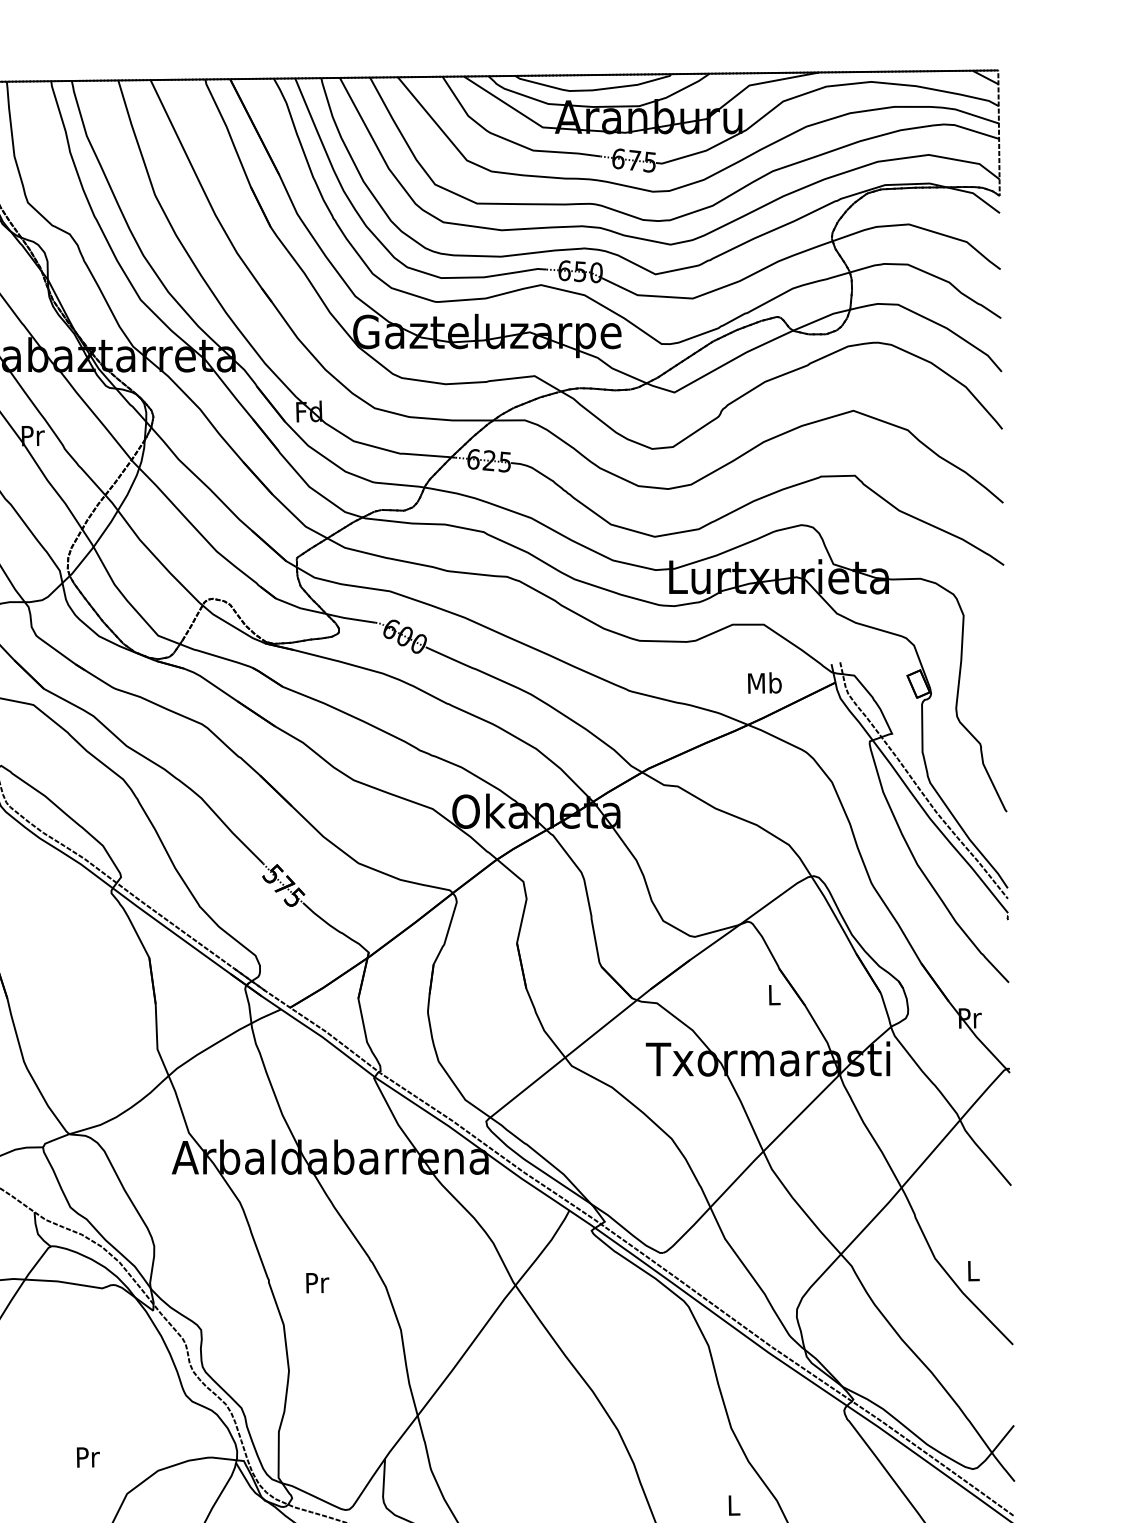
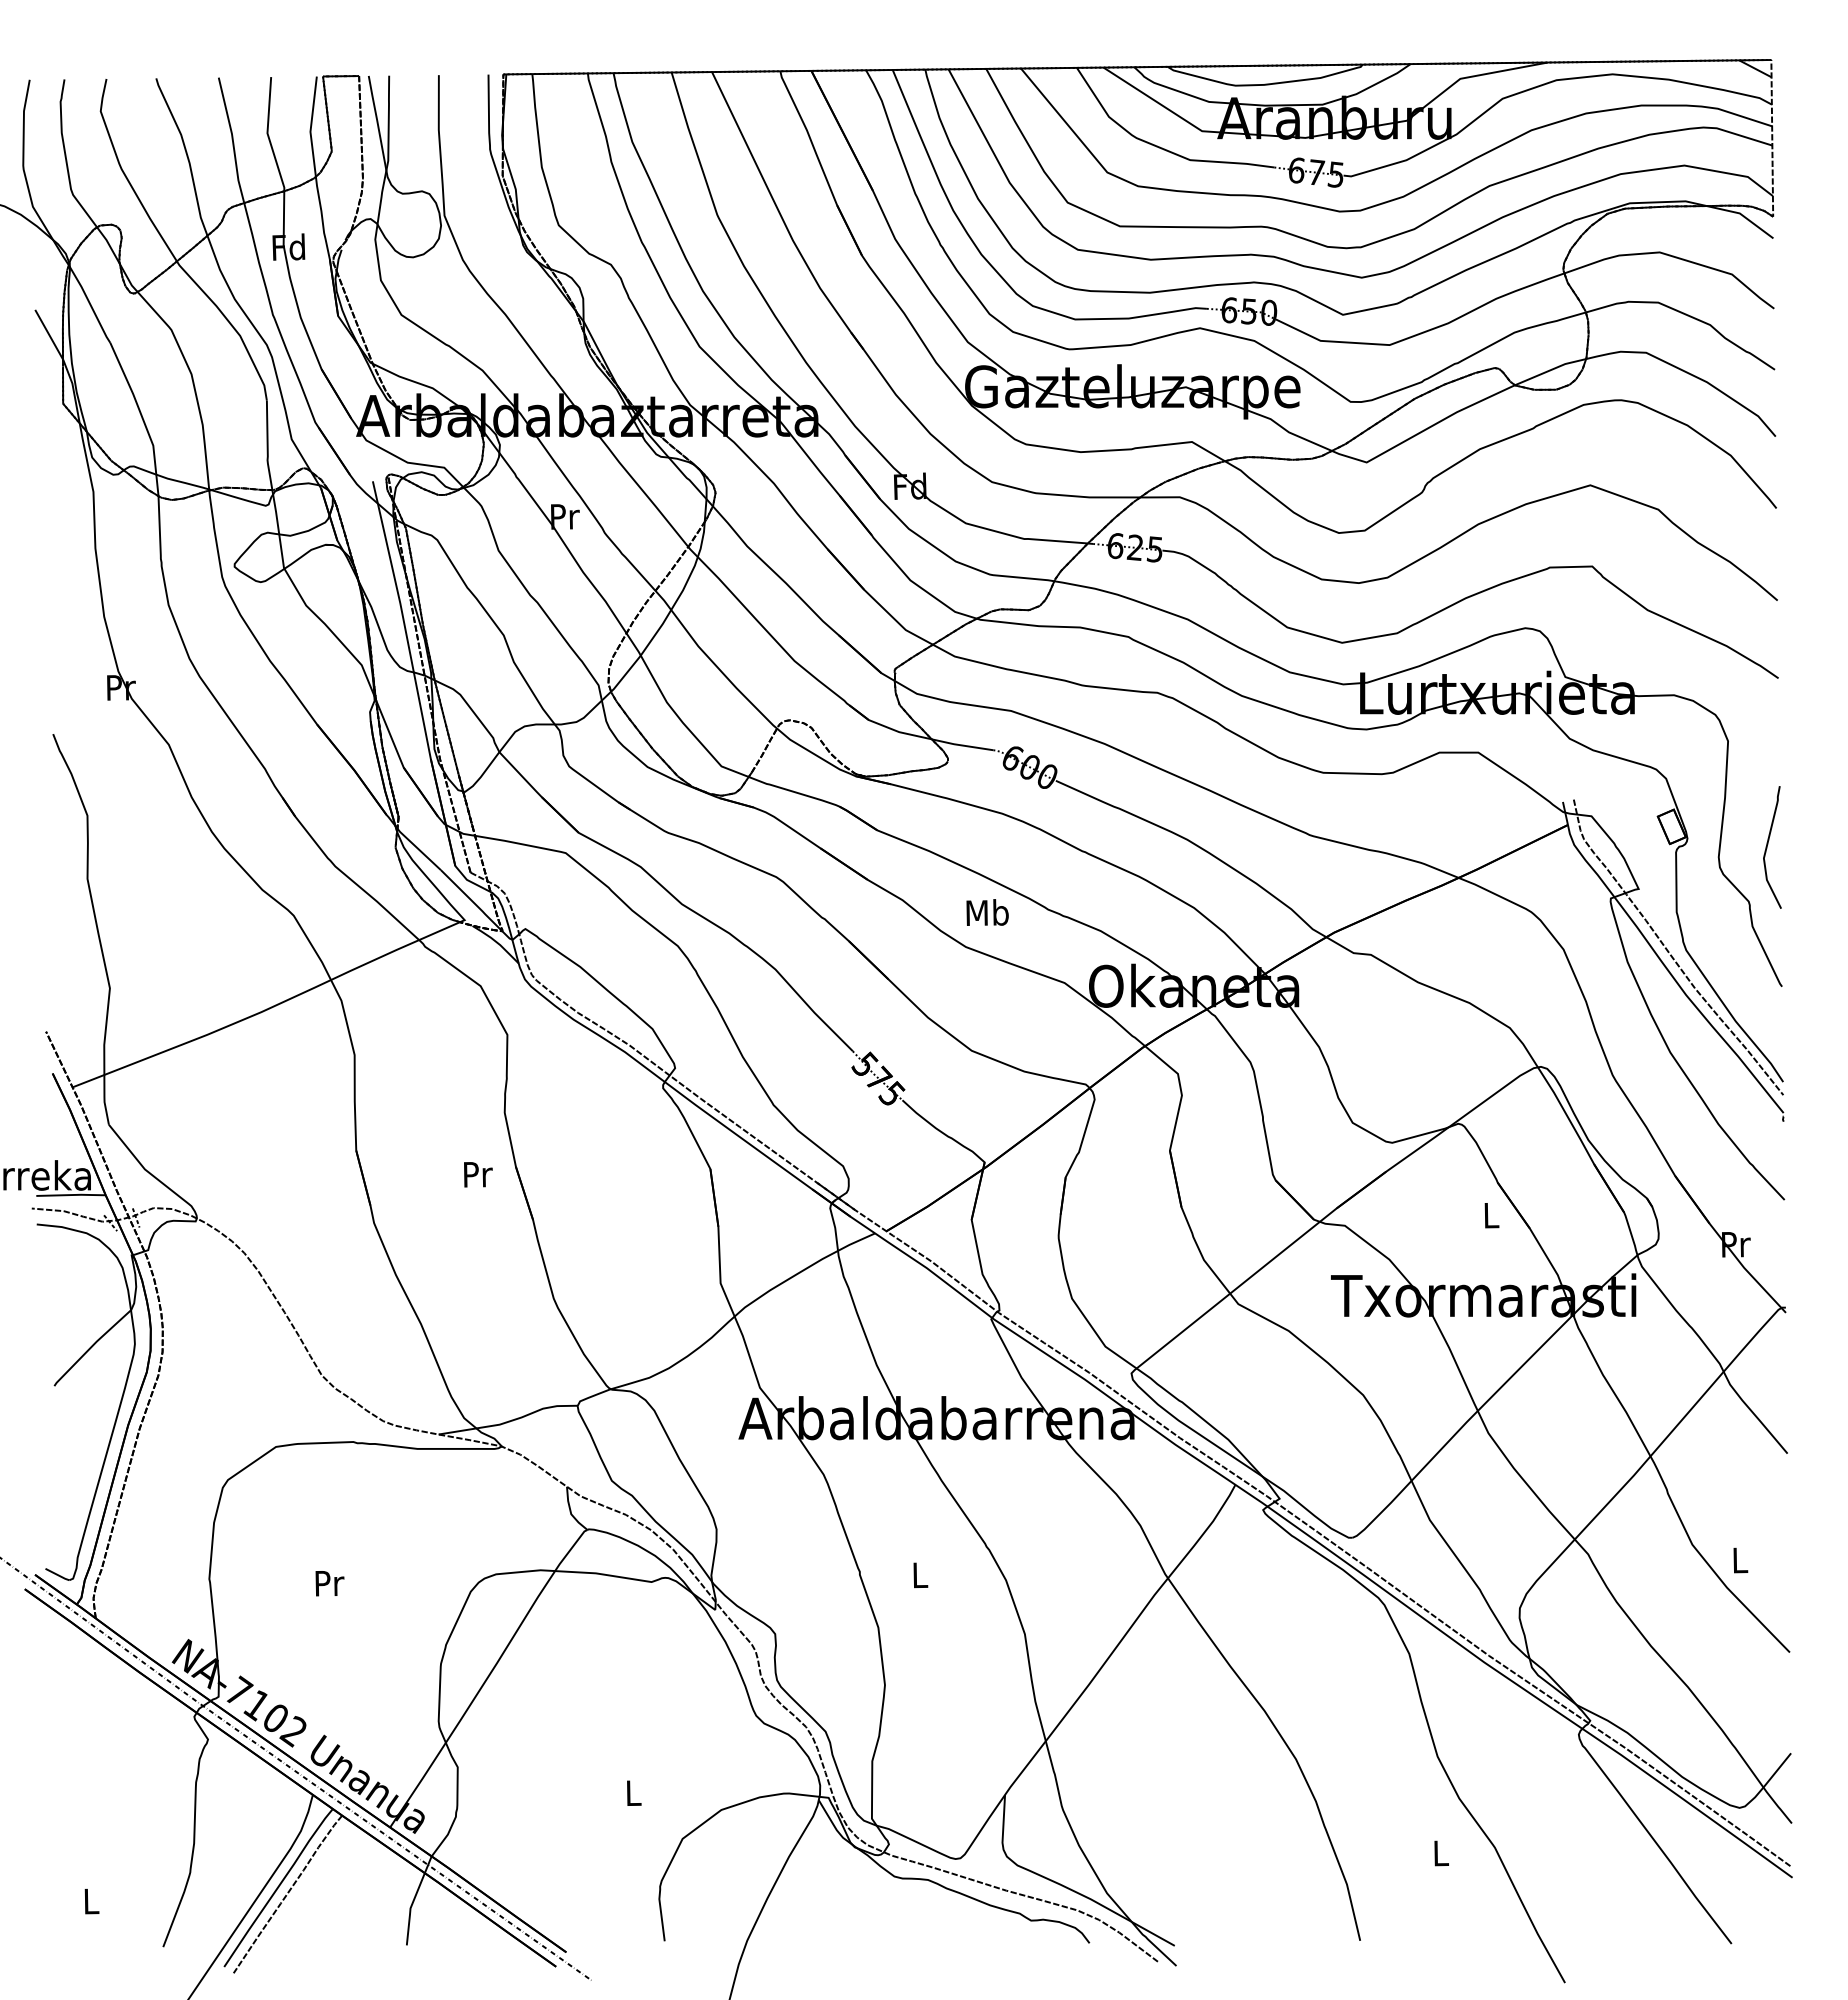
text: (764, 683) -> (987, 912), moved
curve: (996, 698) -> (1768, 844), added
text: (317, 1283) -> (920, 1575), Pr -> L
text: (87, 1457) -> (633, 1793), Pr -> L

